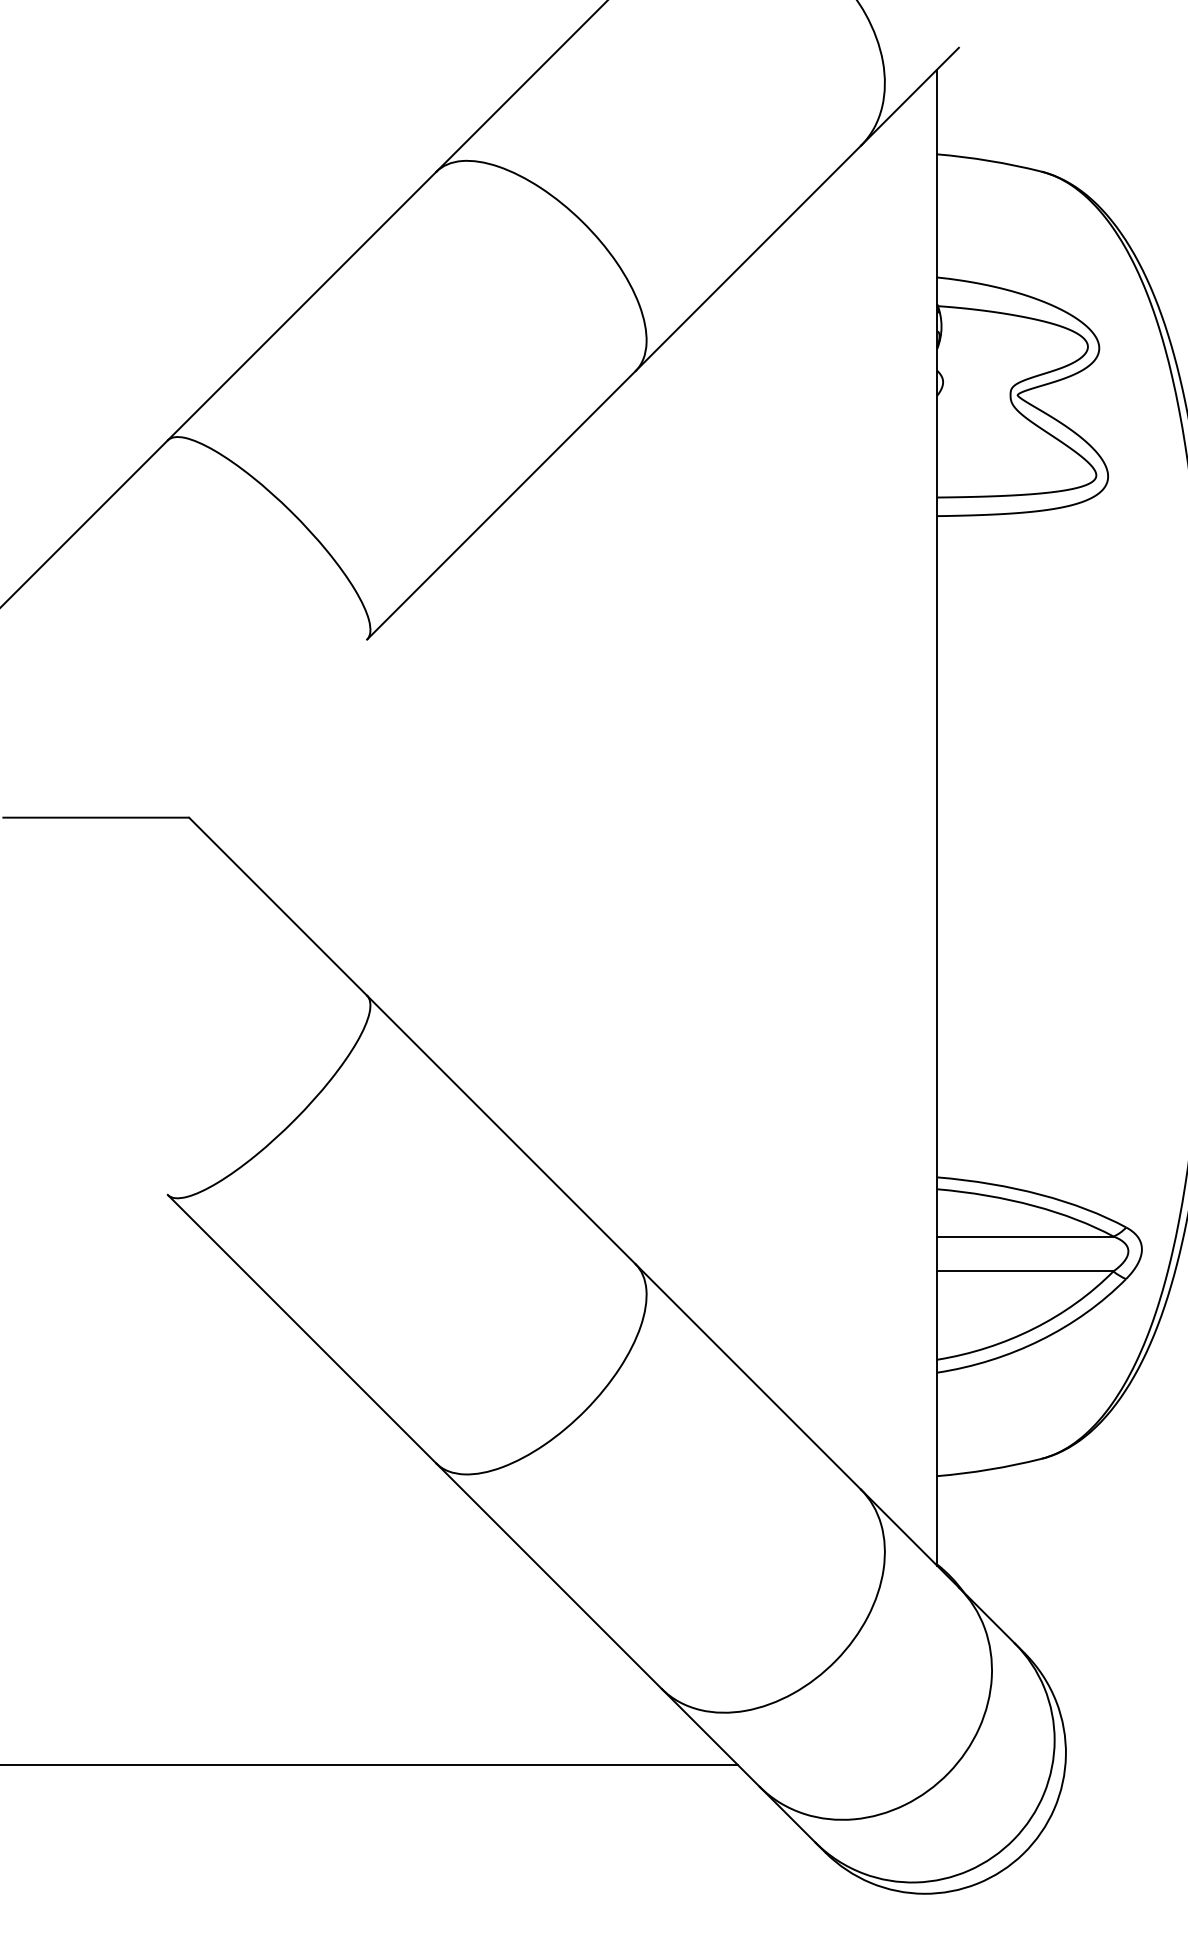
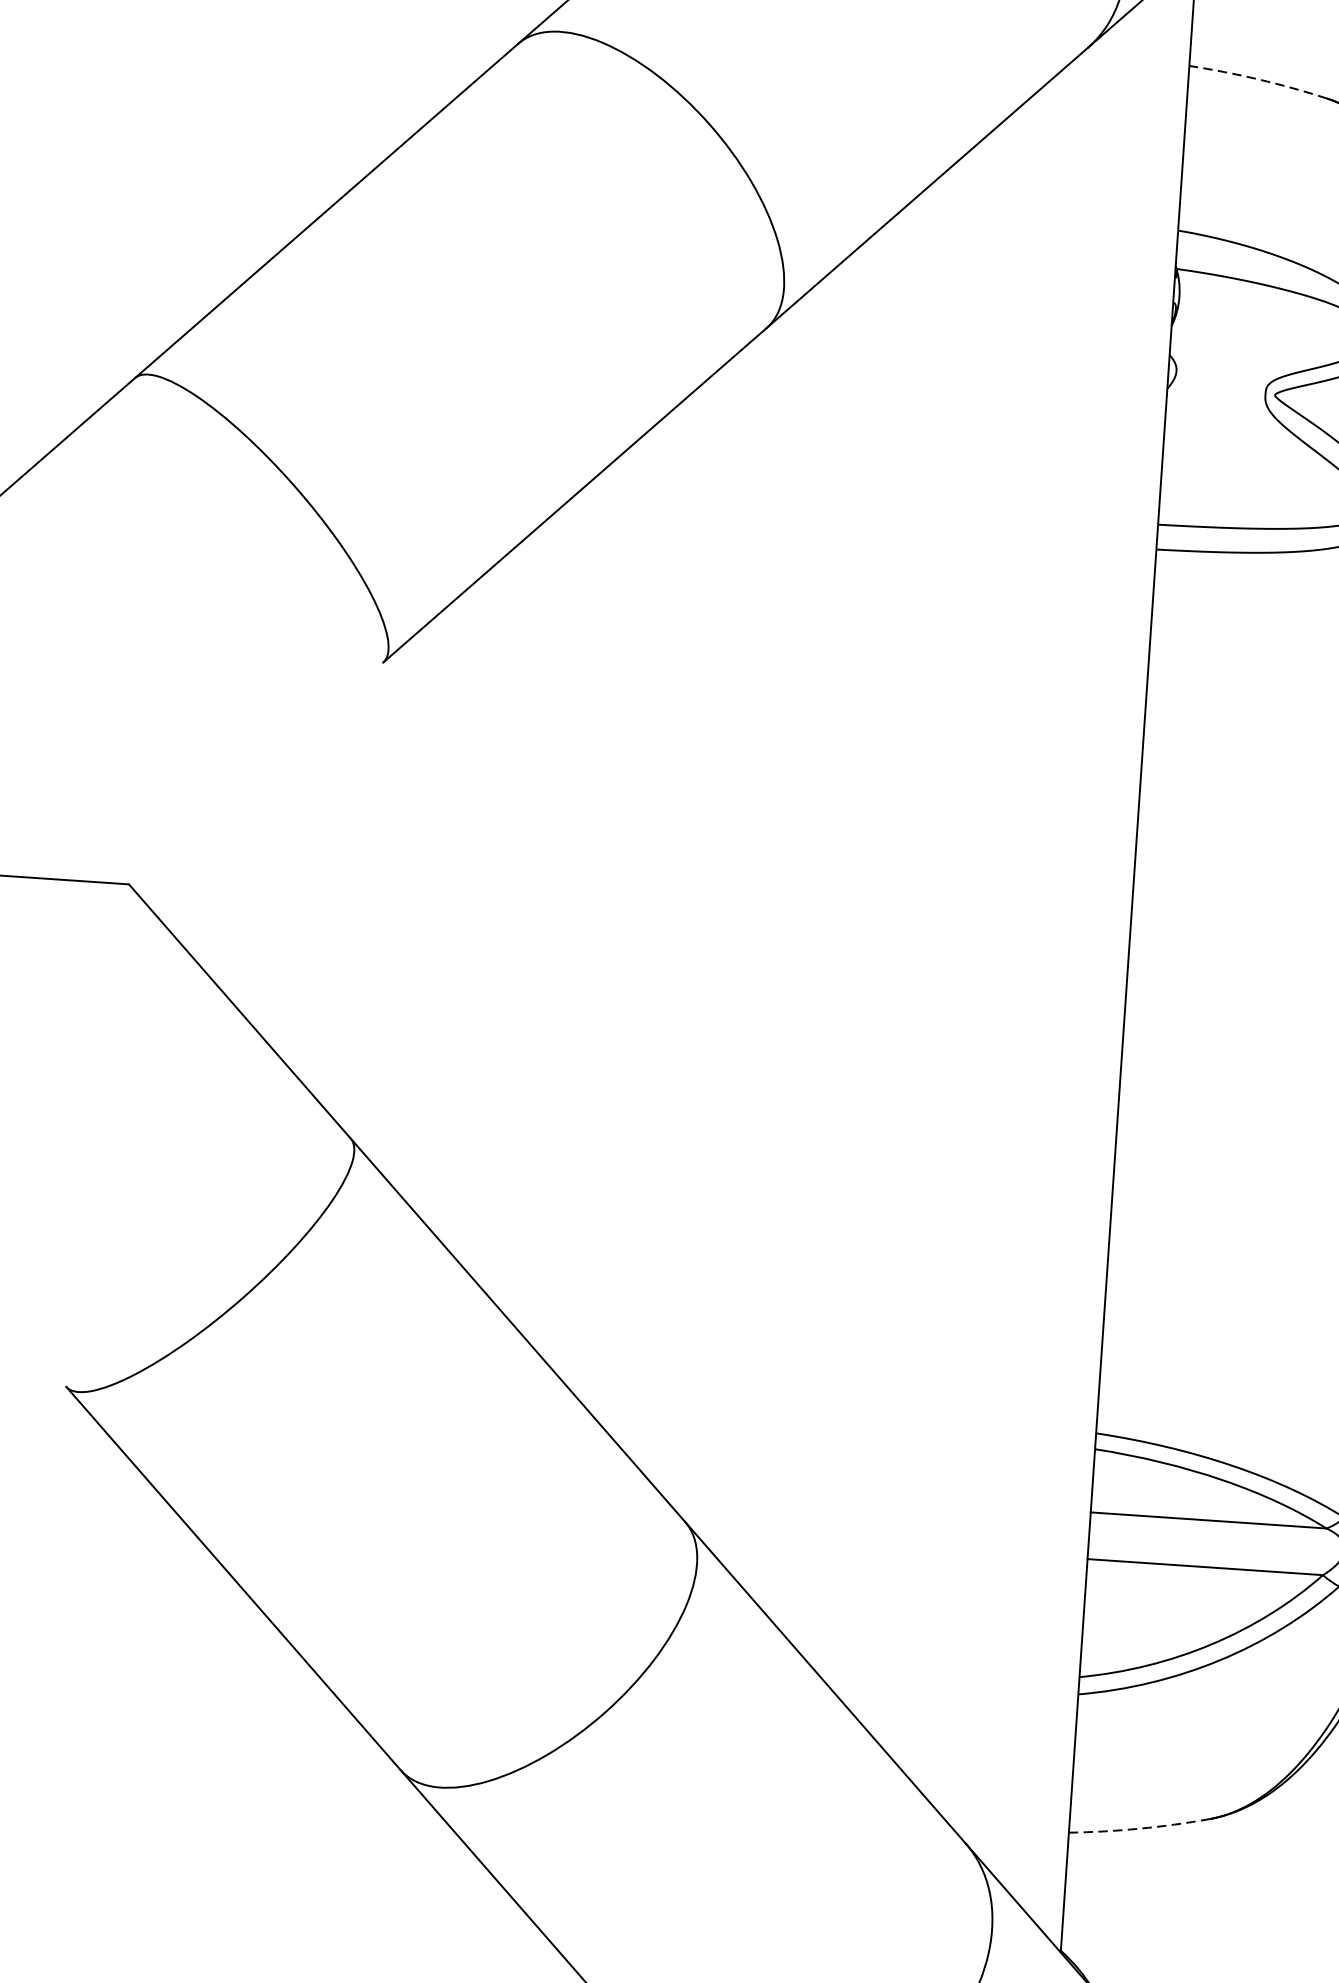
arc: (989, 160) -> (1258, 78), solid -> dashed
arc: (989, 1469) -> (1139, 1828), solid -> dashed

